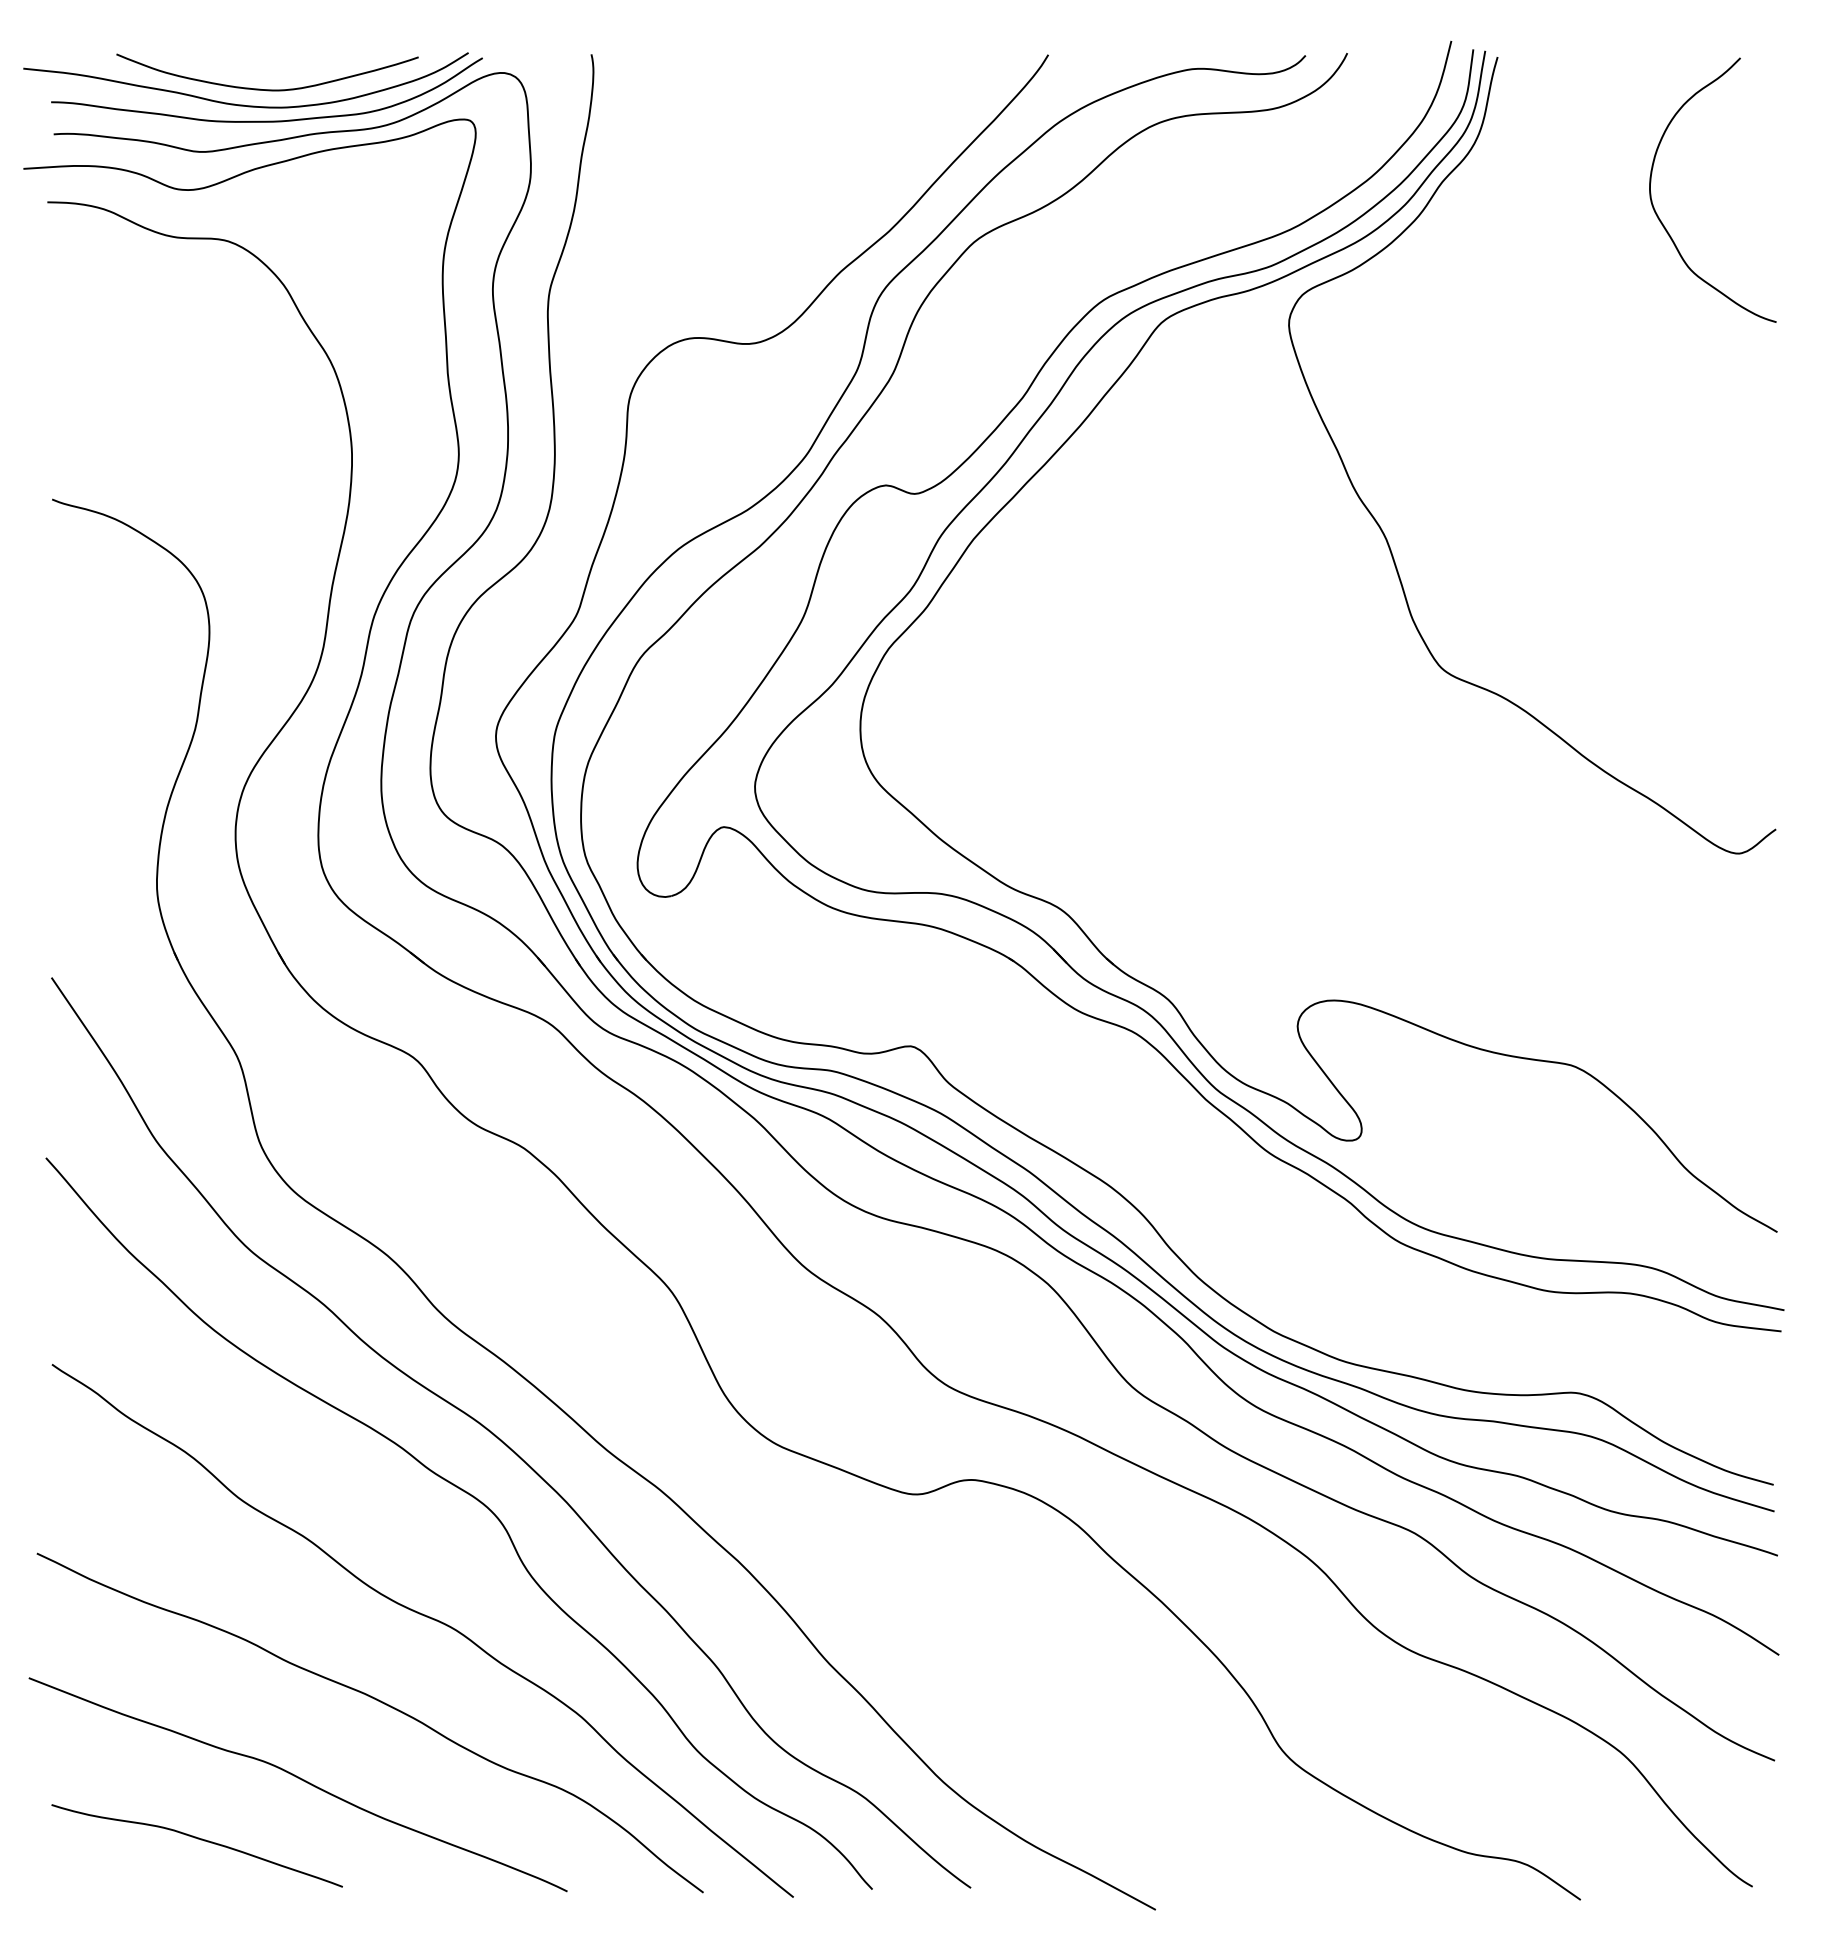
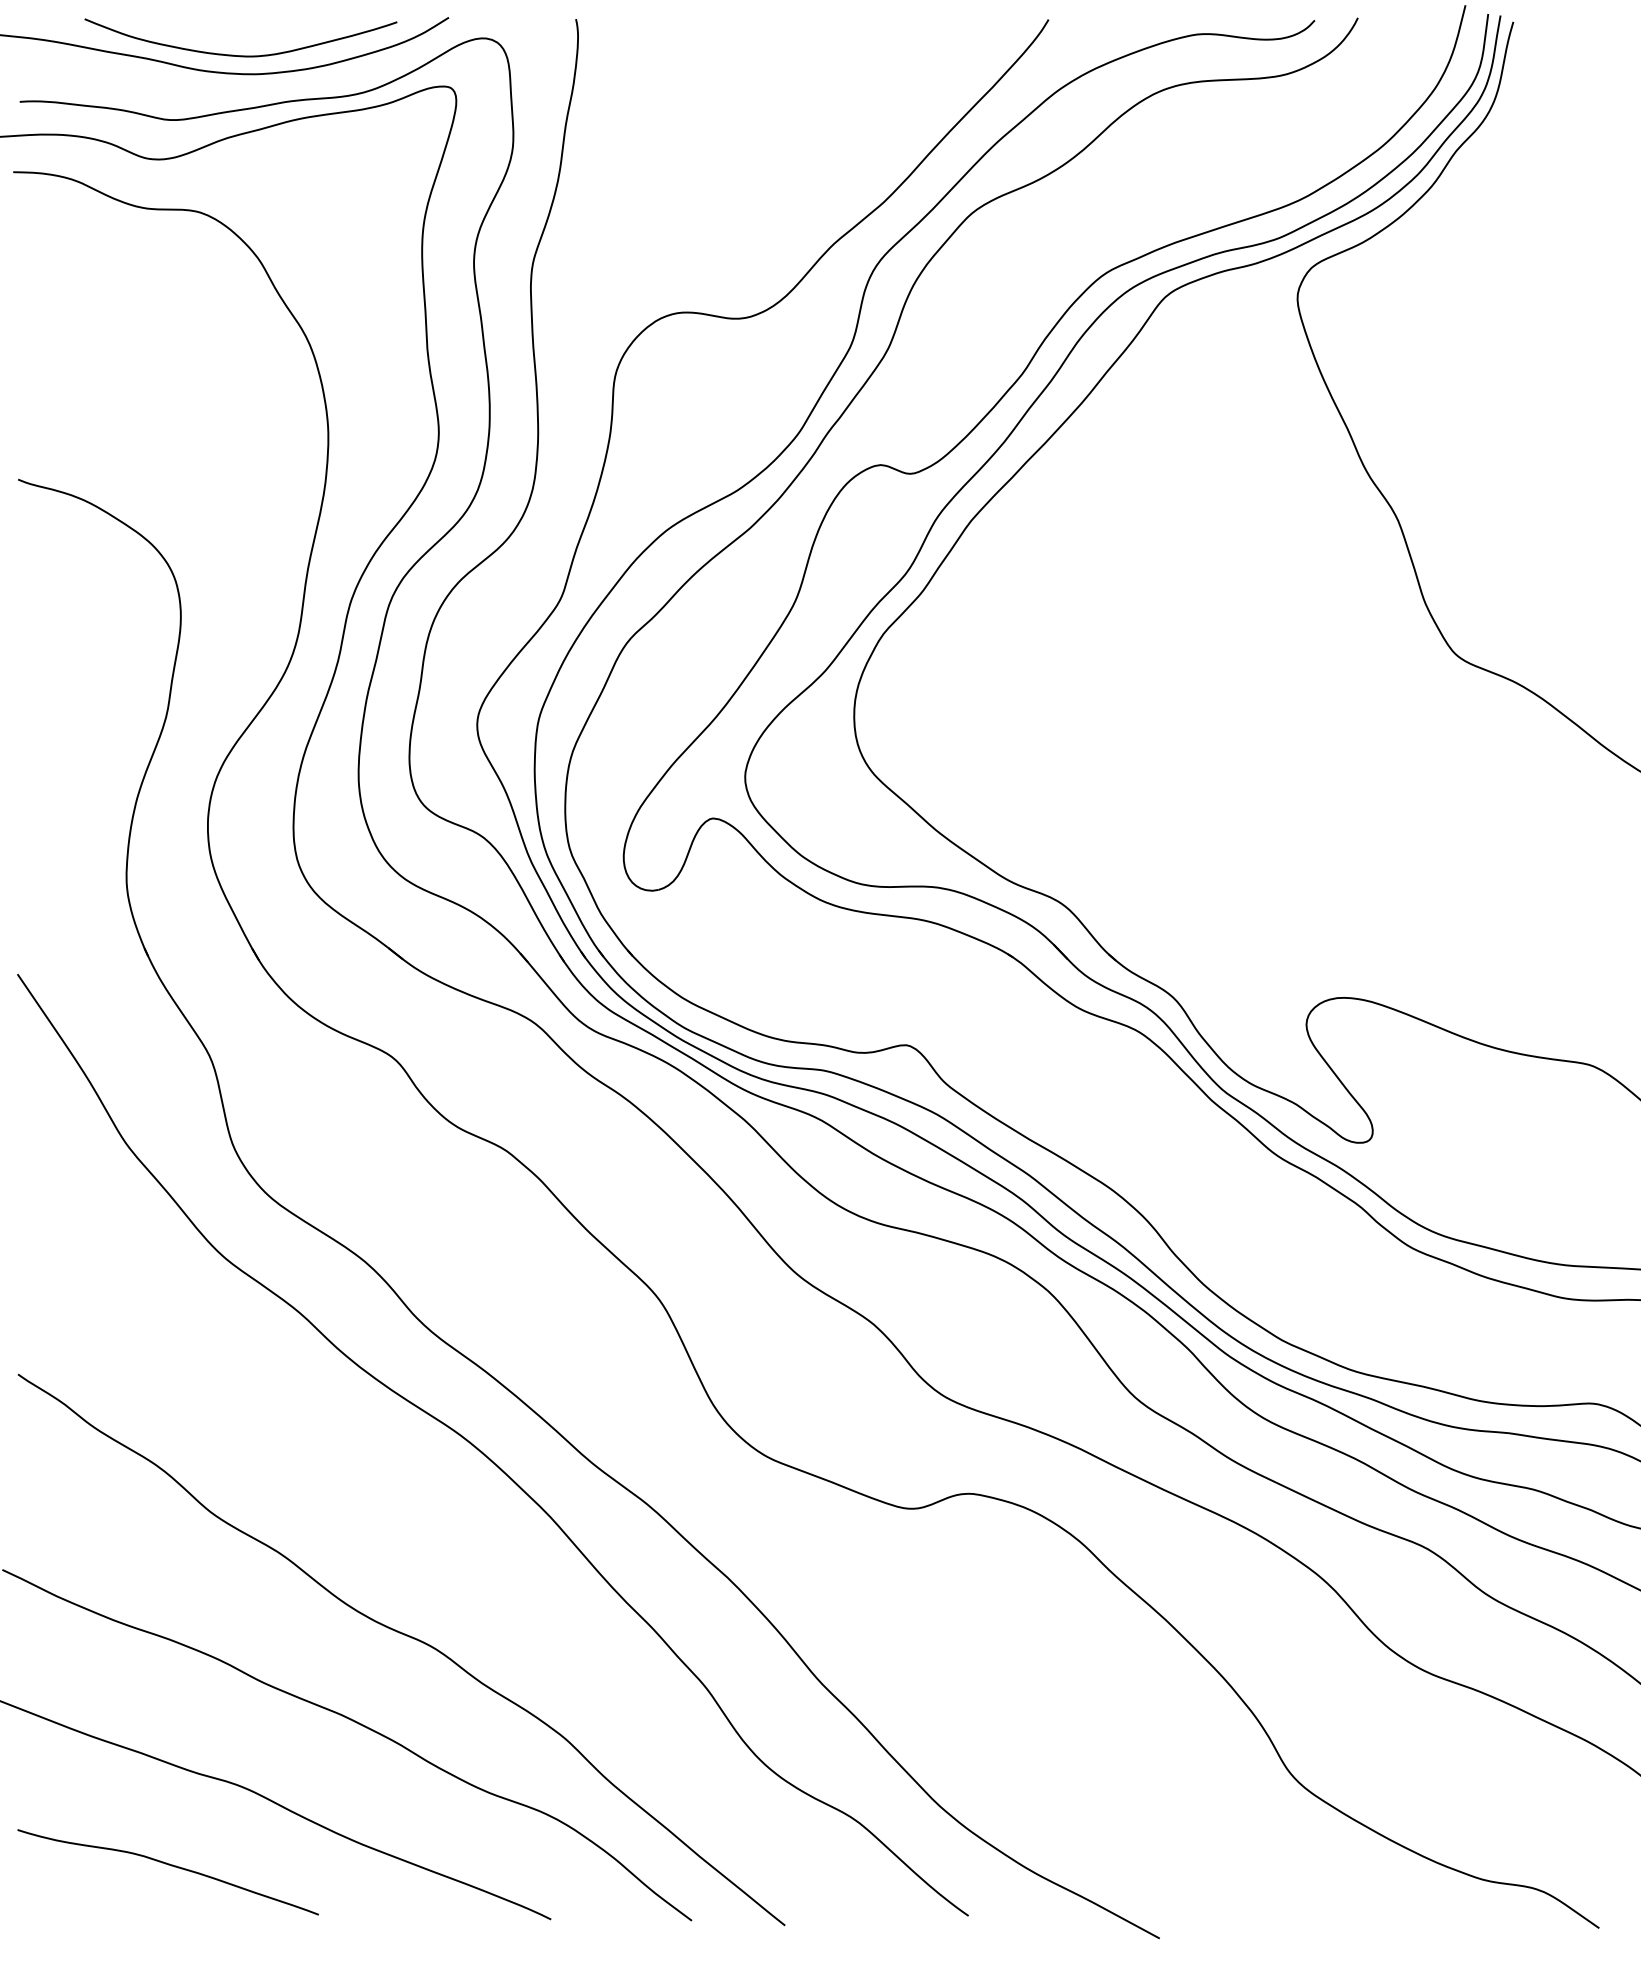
curve: (266, 120) -> (239, 87), removed
curve: (476, 1500) -> (457, 1515), removed

